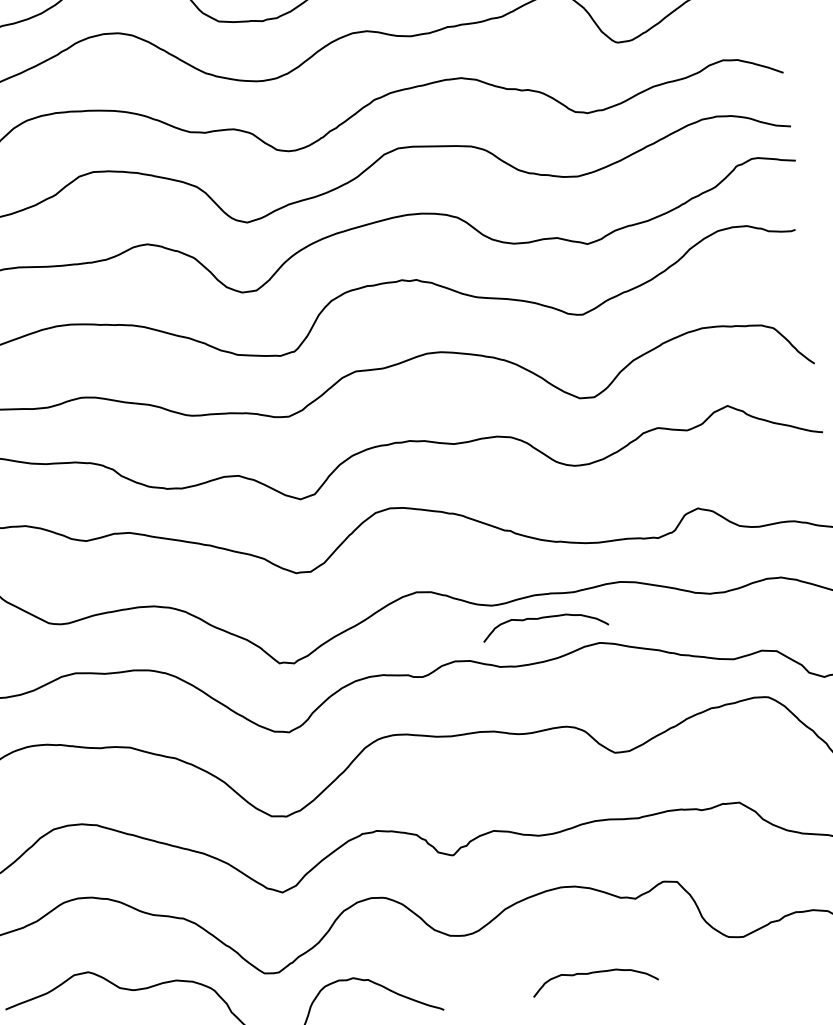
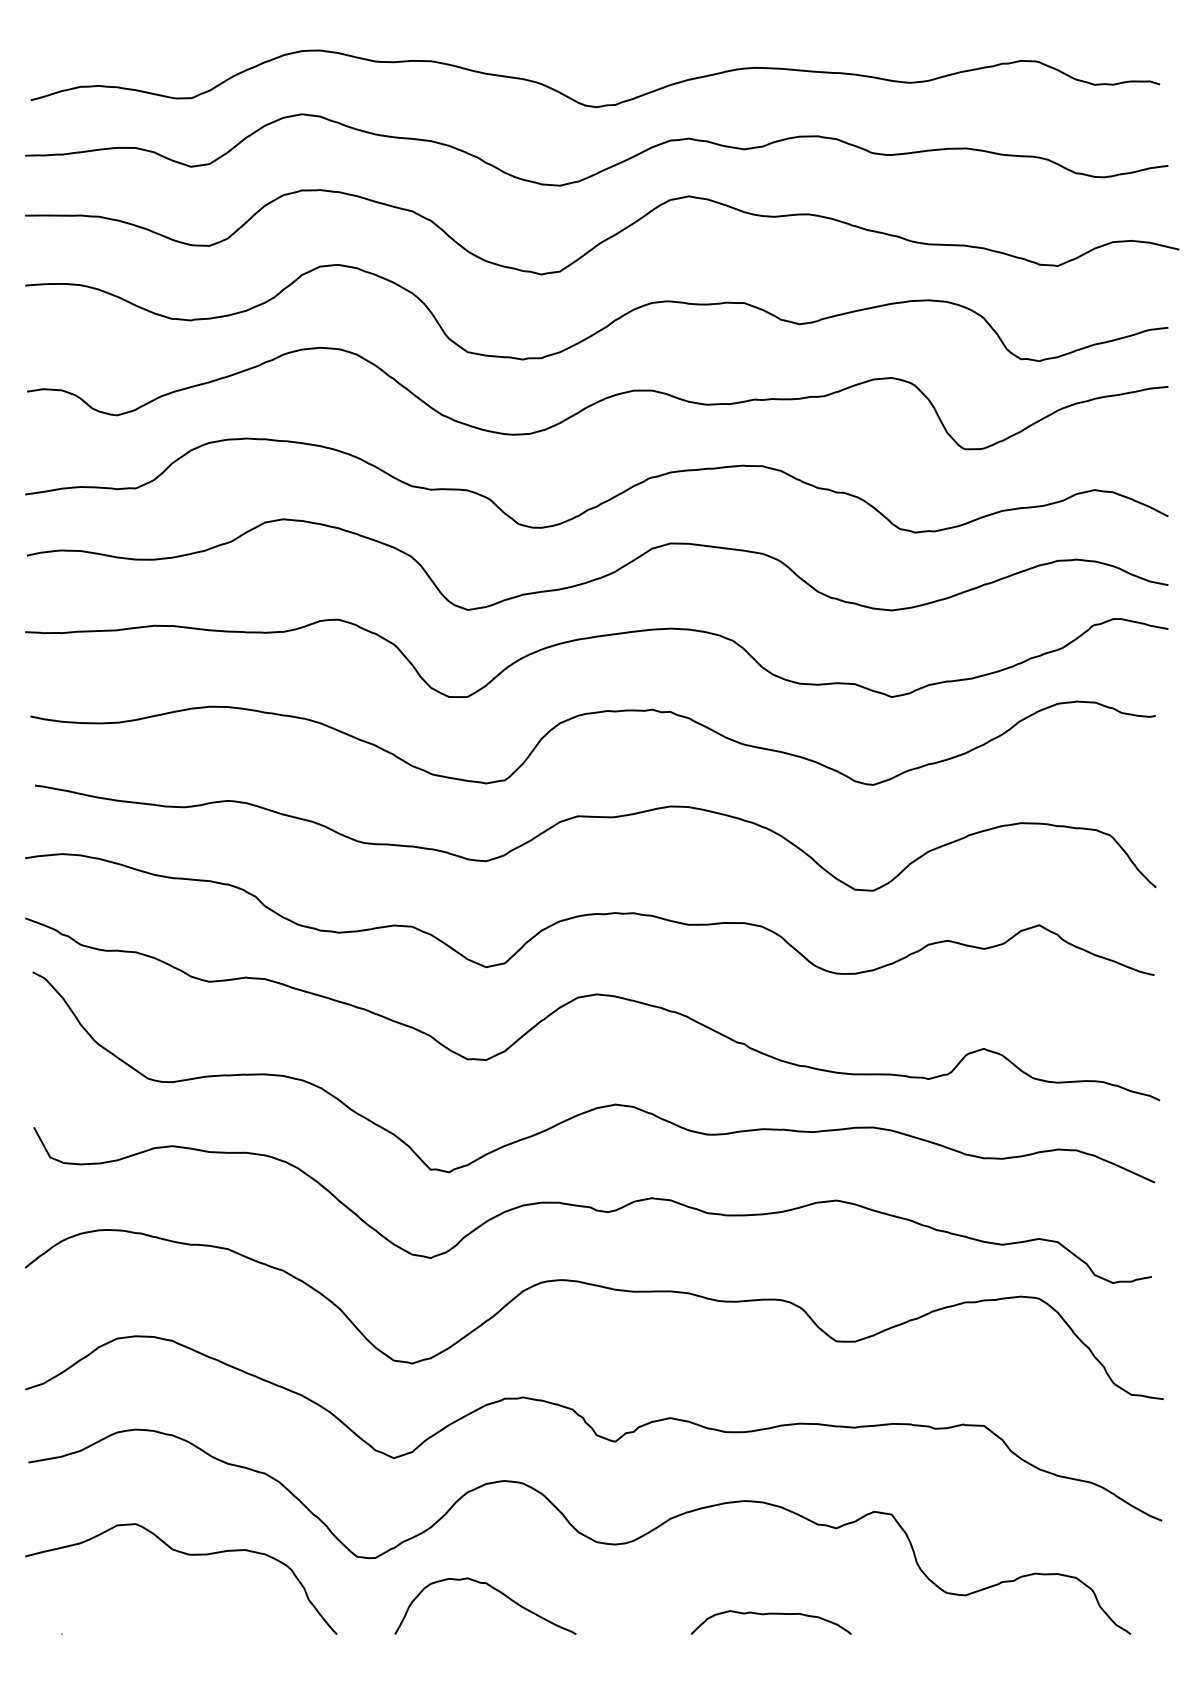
curve: (543, 618) -> (770, 1159), removed

